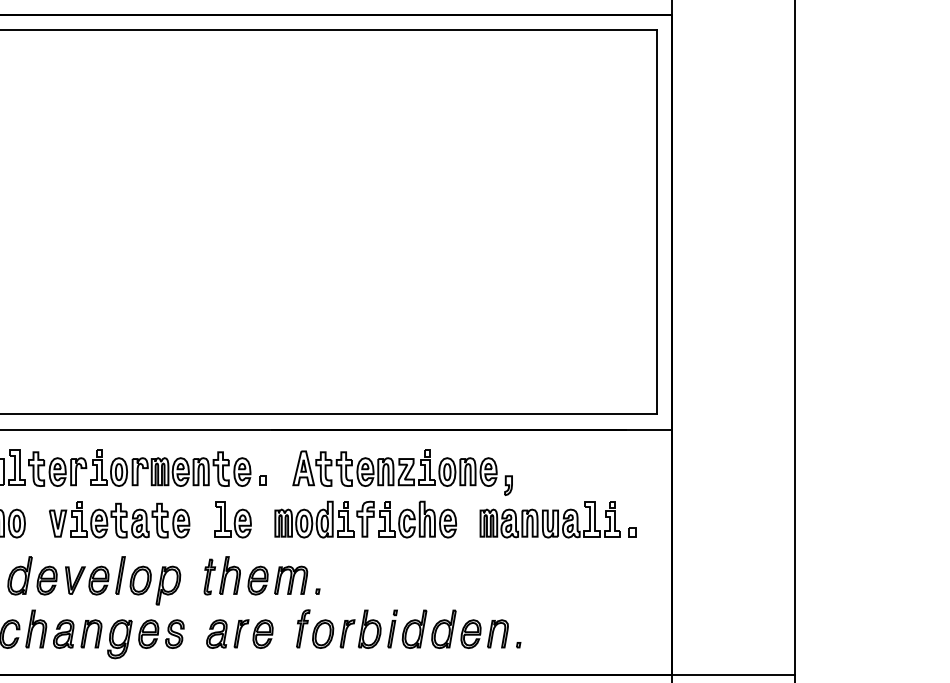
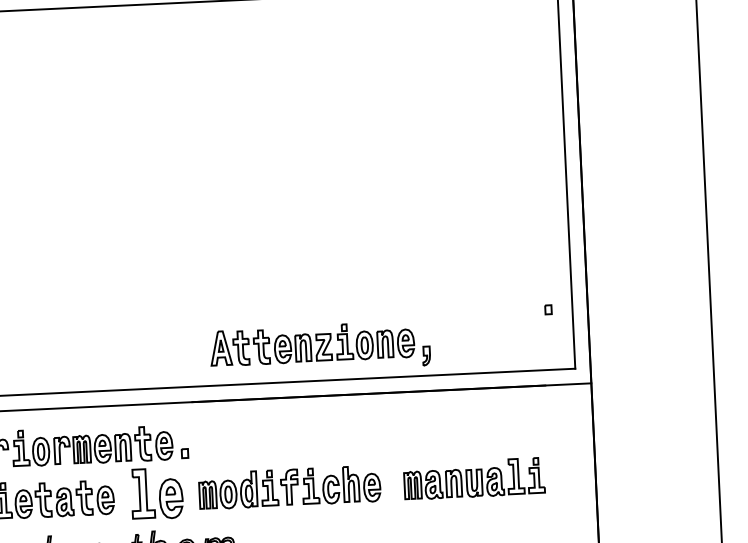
part: (402, 472) -> (320, 347), moved
part: (232, 519) -> (156, 493), size x1.4
part: (632, 532) -> (548, 310), moved

